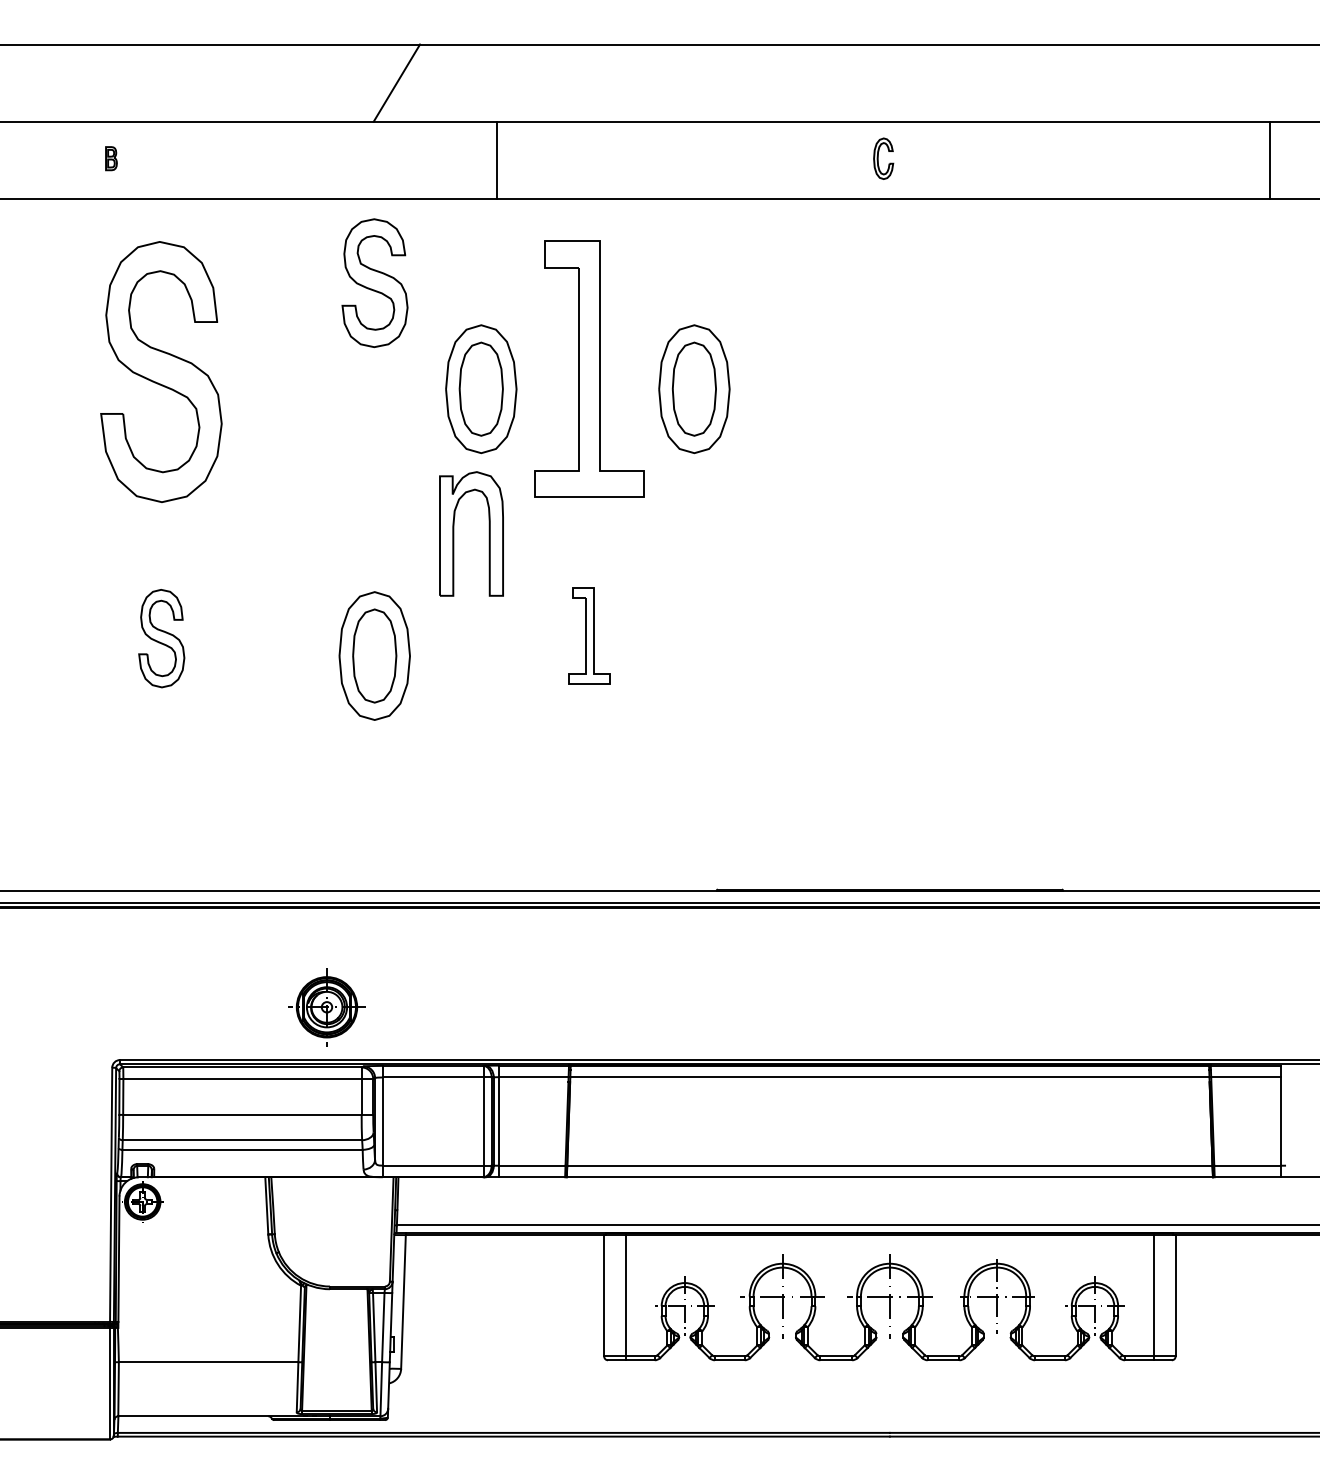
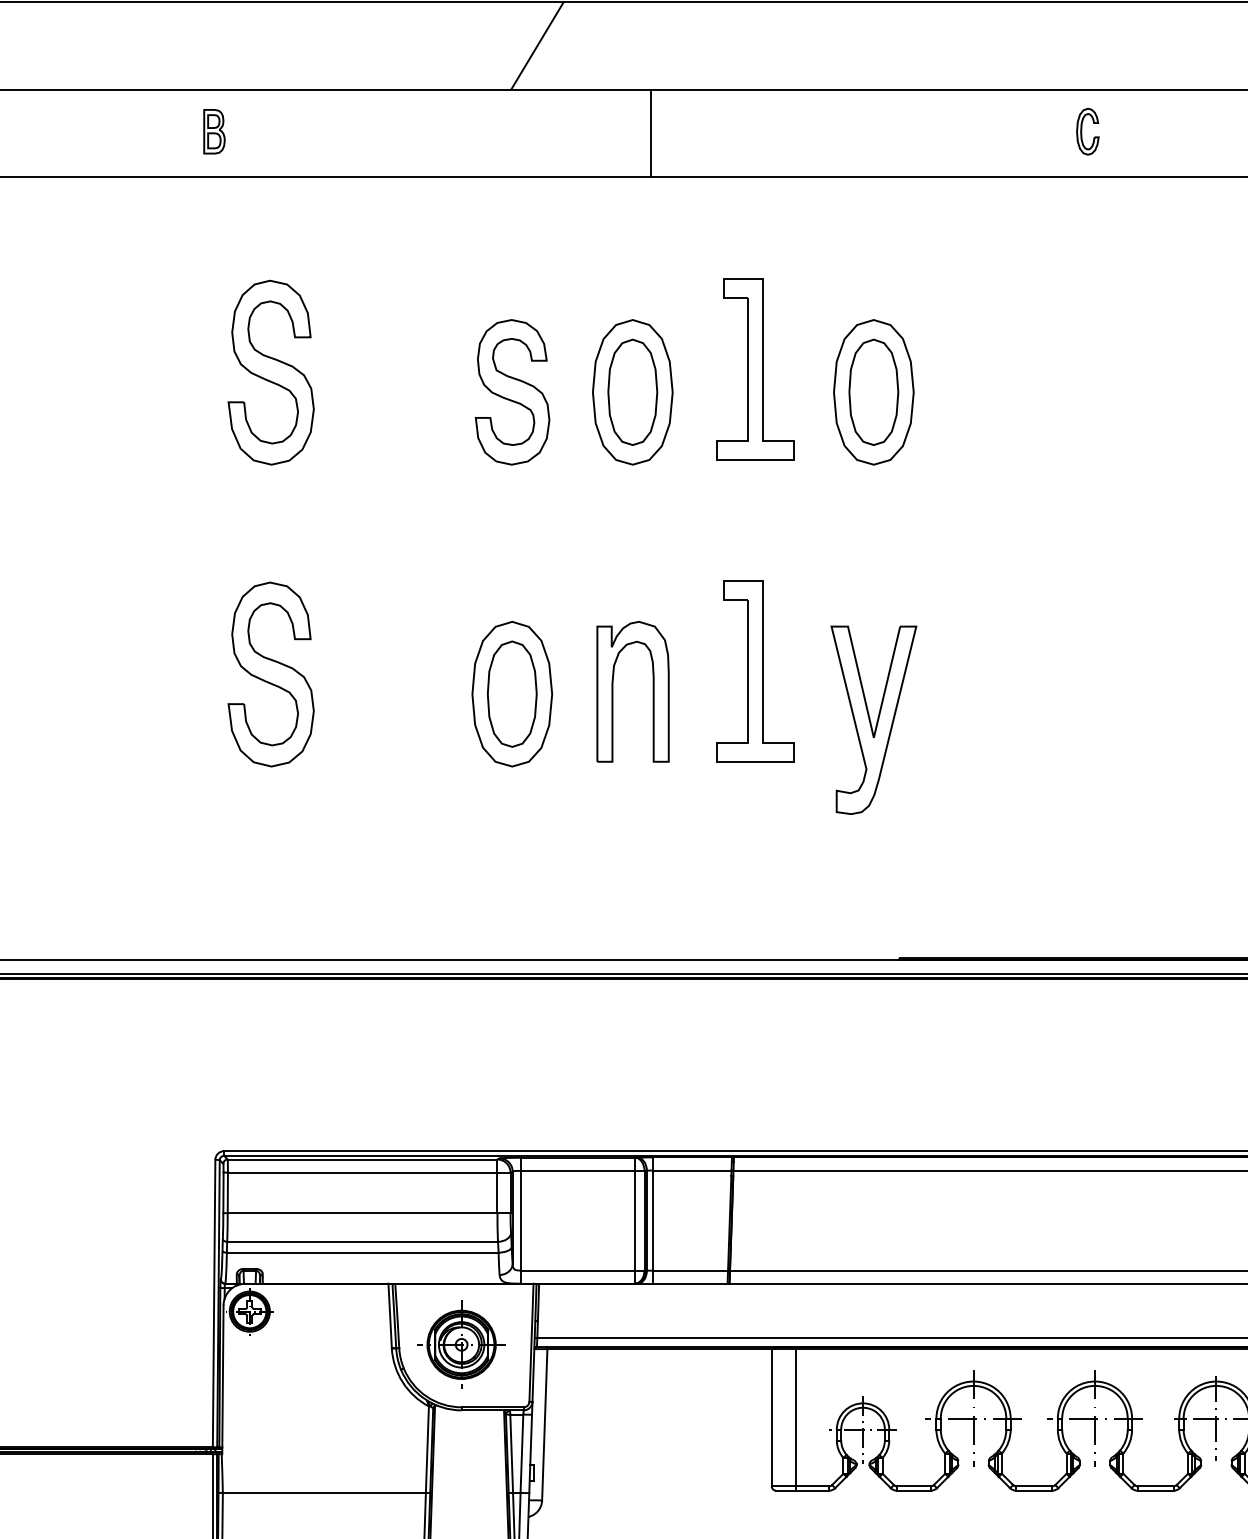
part: (111, 158) -> (214, 131), size x1.67
part: (374, 283) -> (511, 392), moved
part: (589, 368) -> (755, 368), size x0.62
part: (161, 371) -> (271, 372), size x0.62
part: (454, 533) -> (613, 691), moved
part: (589, 635) -> (755, 670), size x1.67
part: (161, 638) -> (271, 674), size x1.67
part: (694, 678) -> (873, 719), added
part: (326, 1007) -> (461, 1345), moved

